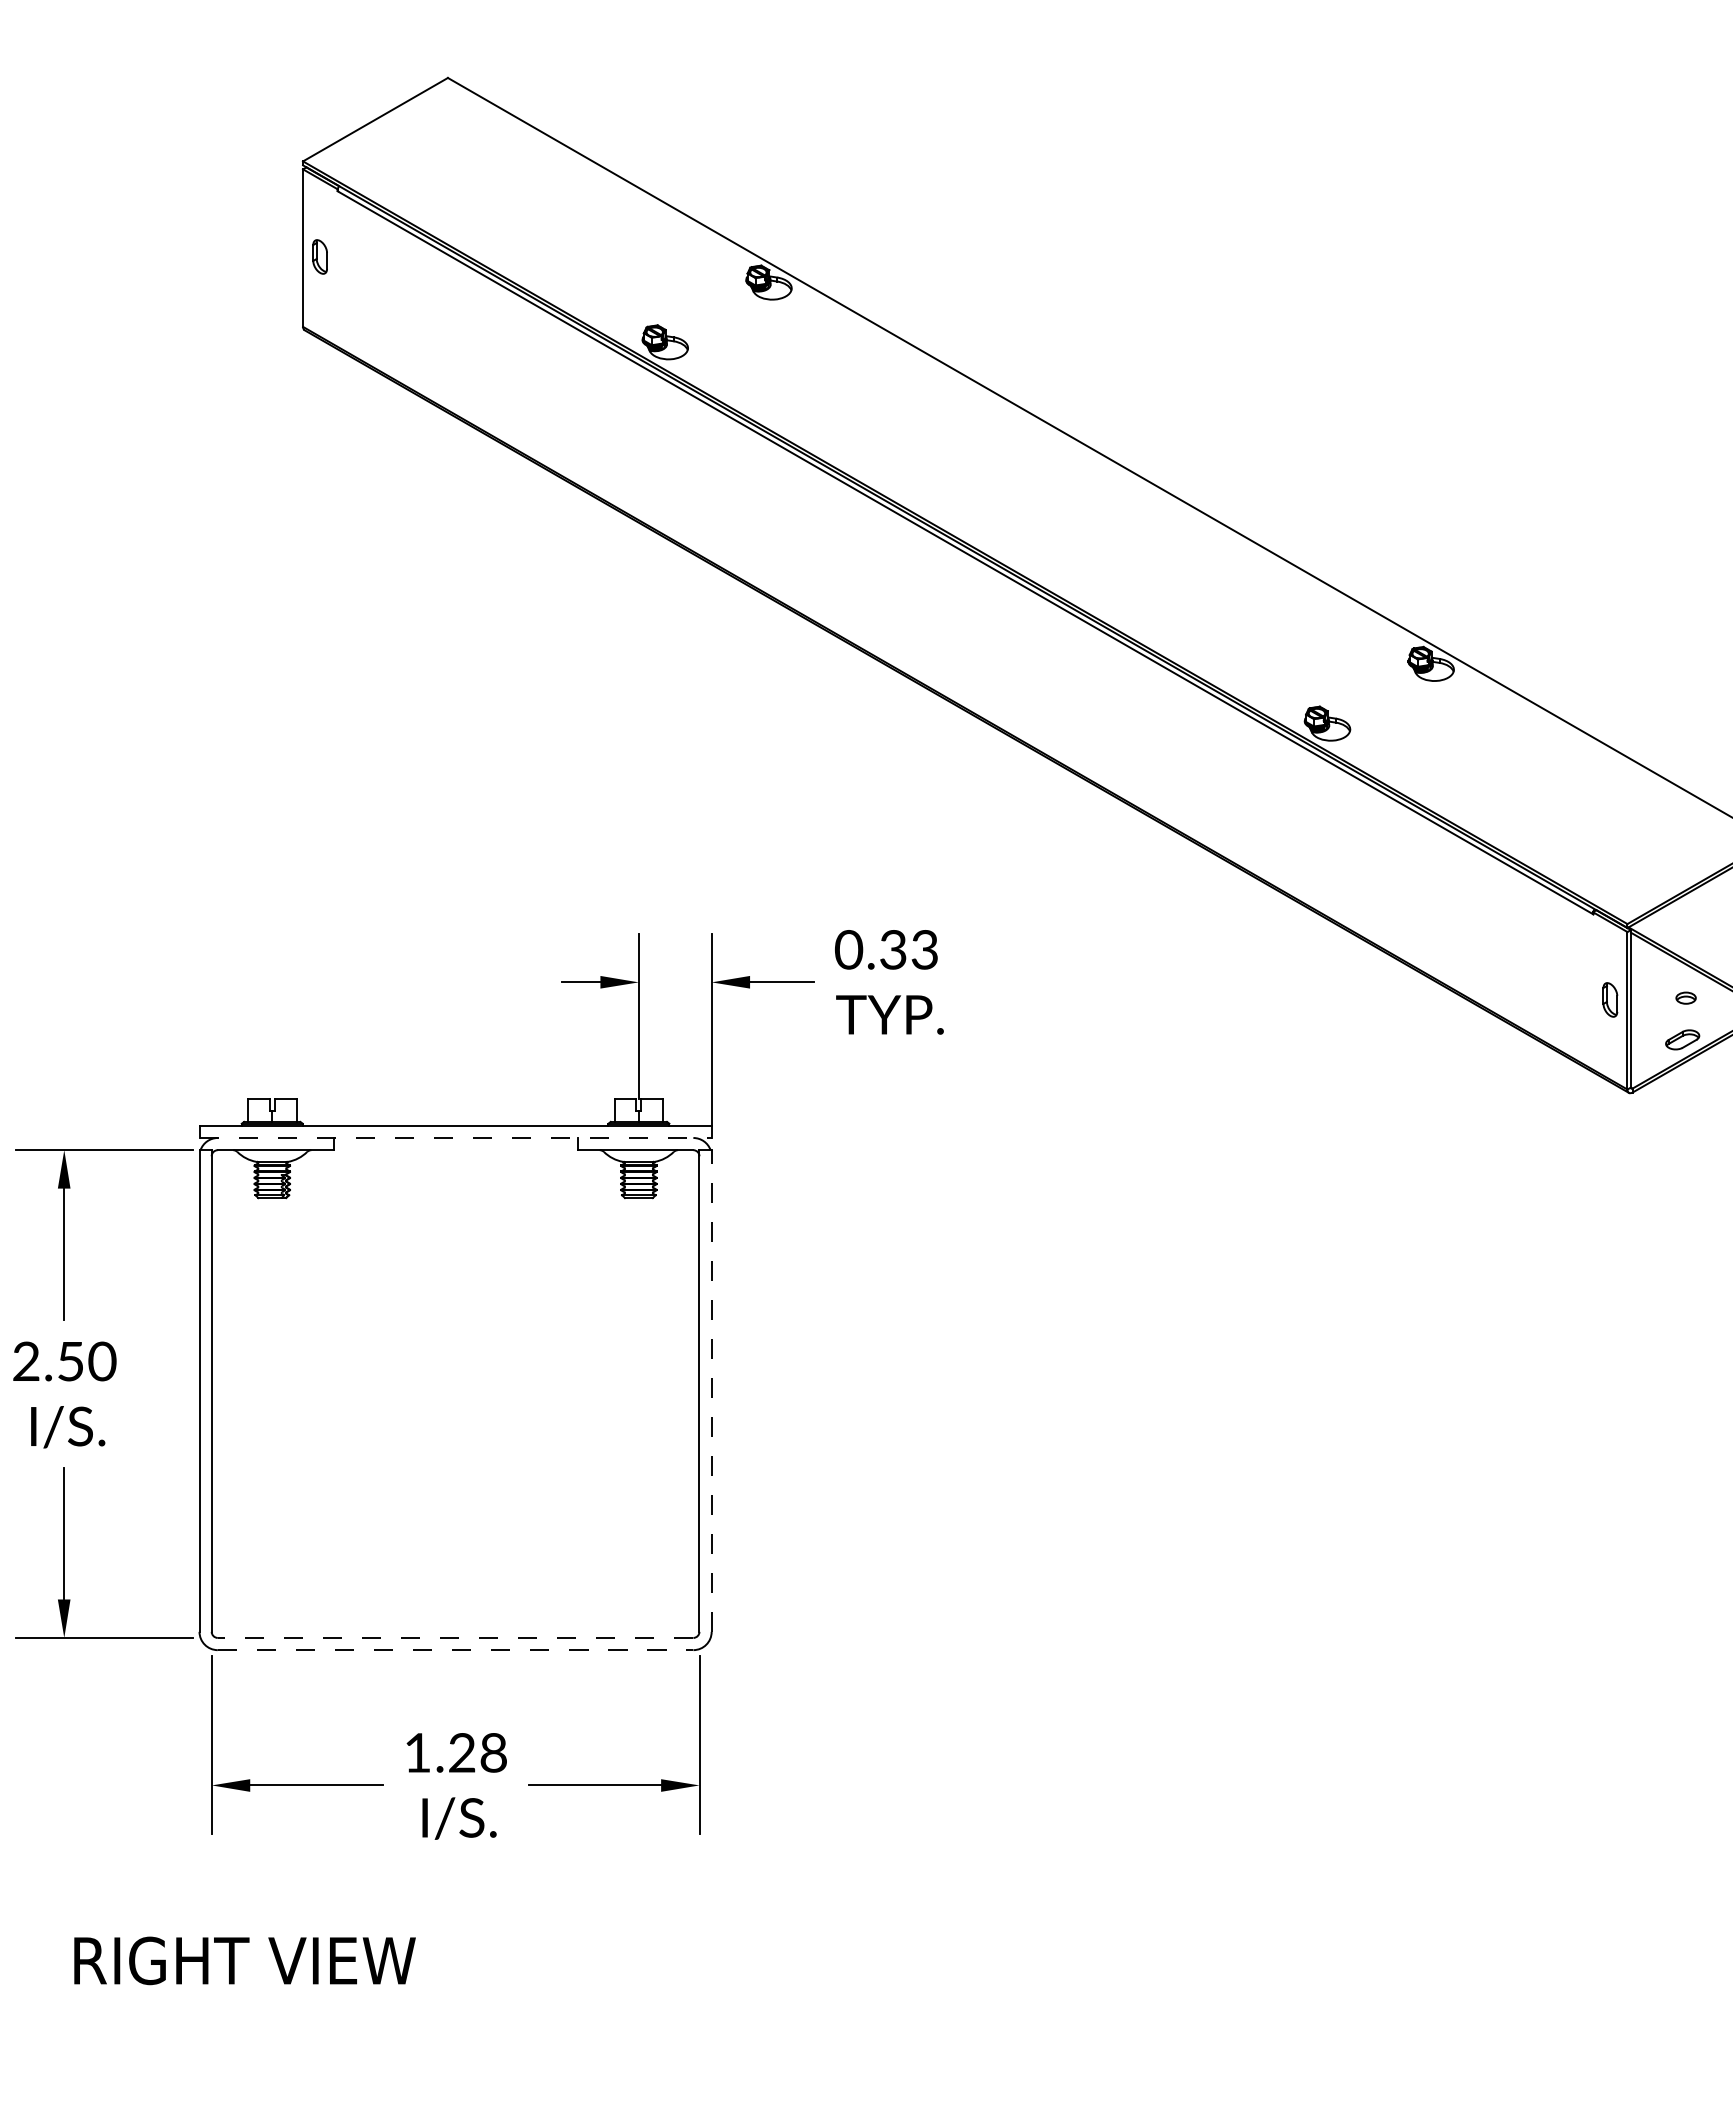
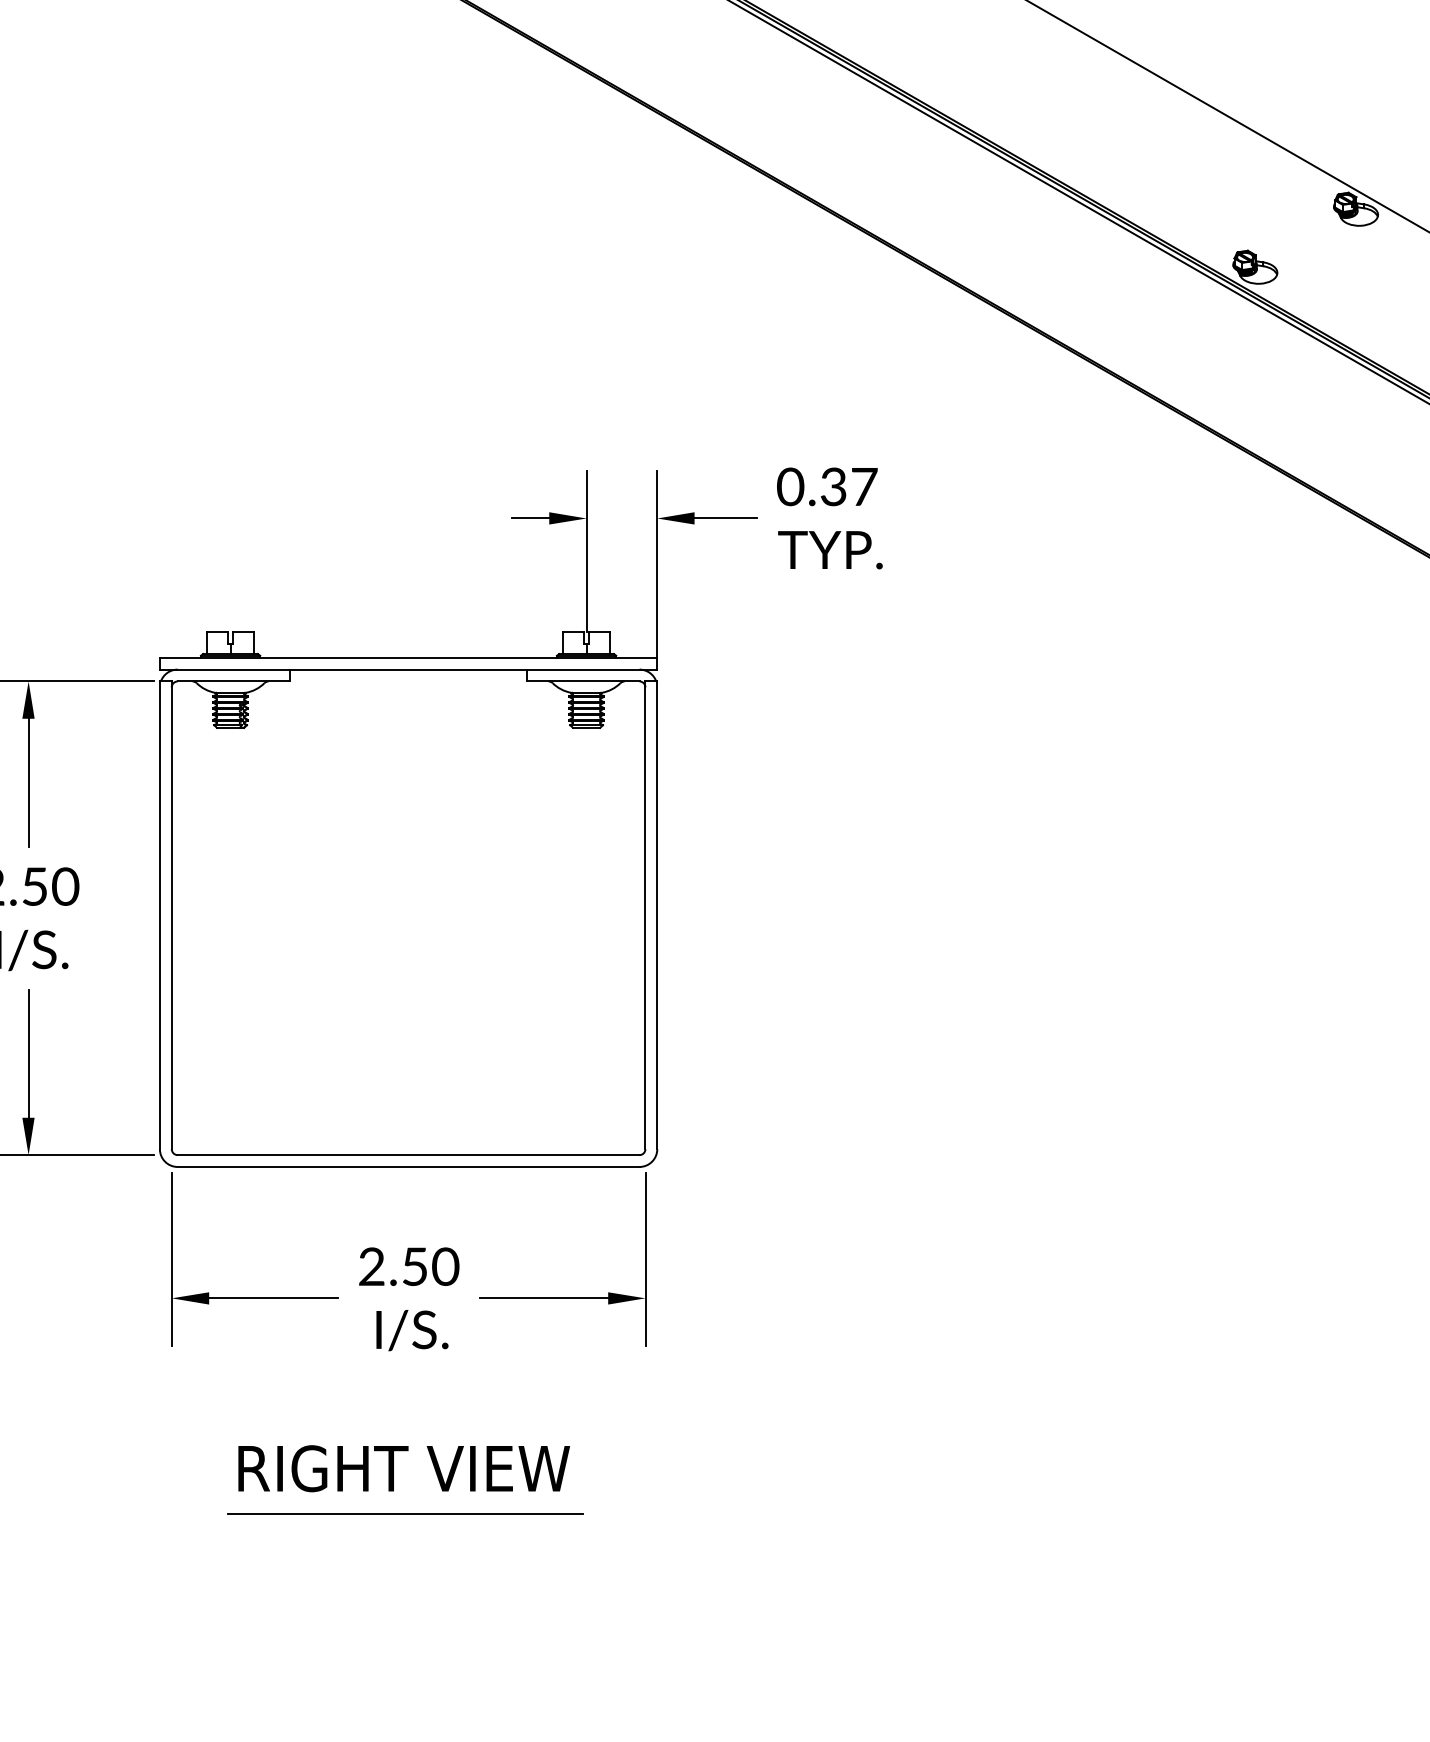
text: (924, 949) -> (863, 486), 0.33 -> 0.37
line: (456, 1138) -> (409, 670), dashed -> solid
line: (711, 1391) -> (657, 915), dashed -> solid
line: (455, 1637) -> (408, 1154), dashed -> solid
line: (455, 1650) -> (408, 1167), dashed -> solid
text: (455, 1752) -> (408, 1266), 1.28 -> 2.50
text: (244, 1960) -> (403, 1468), moved
line: (451, 2007) -> (404, 1513), added

